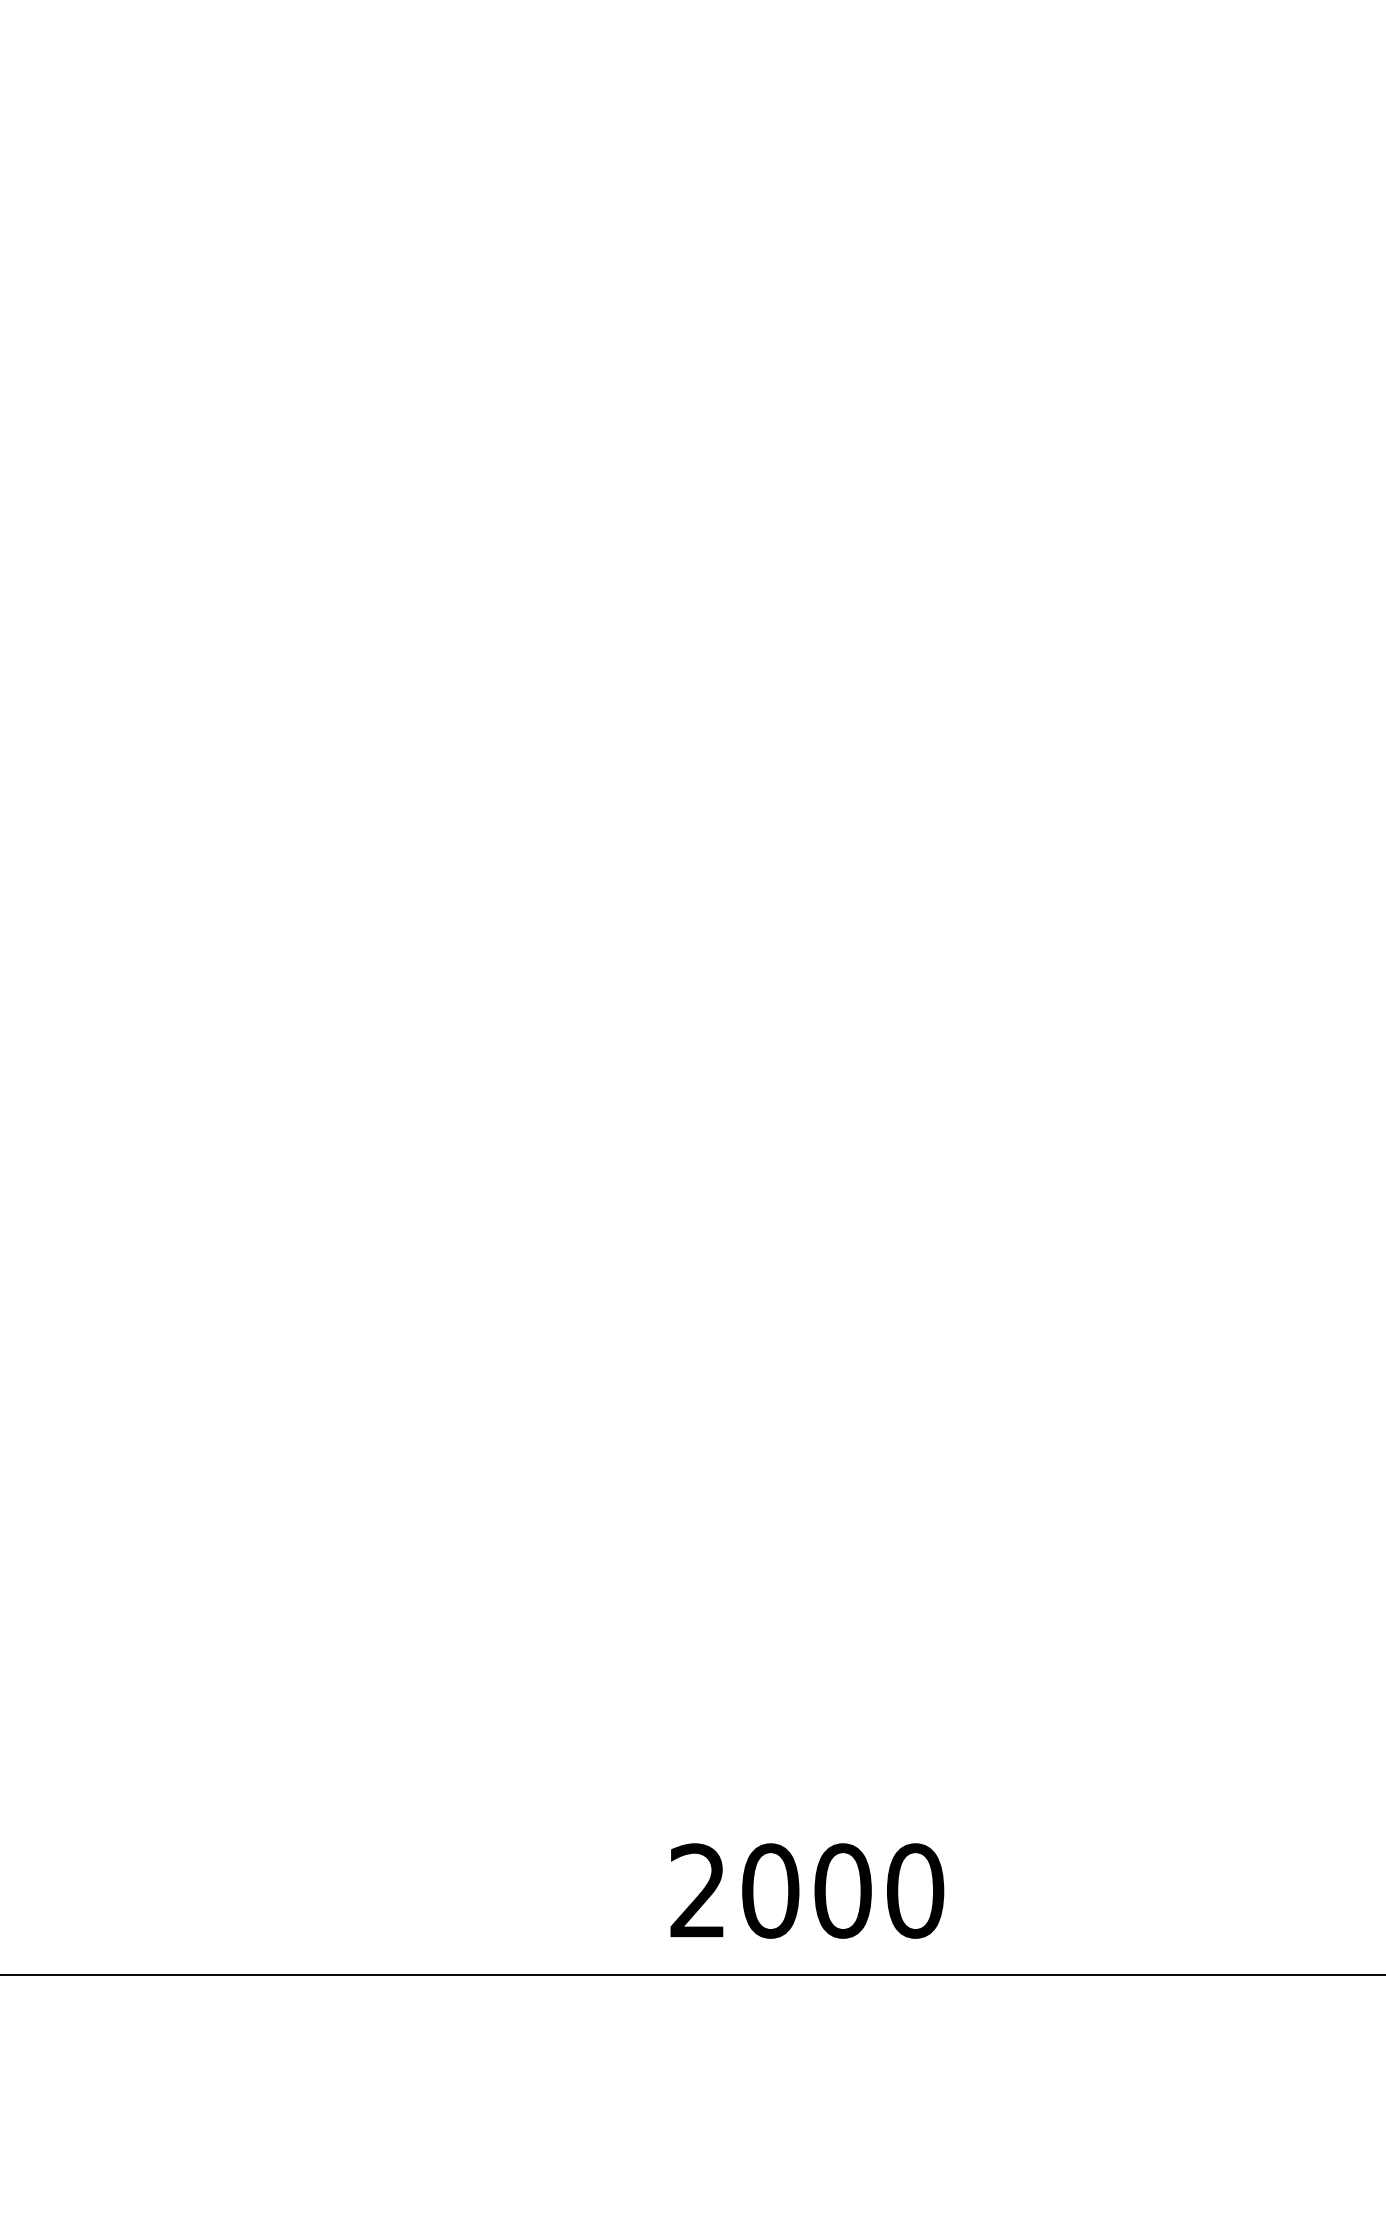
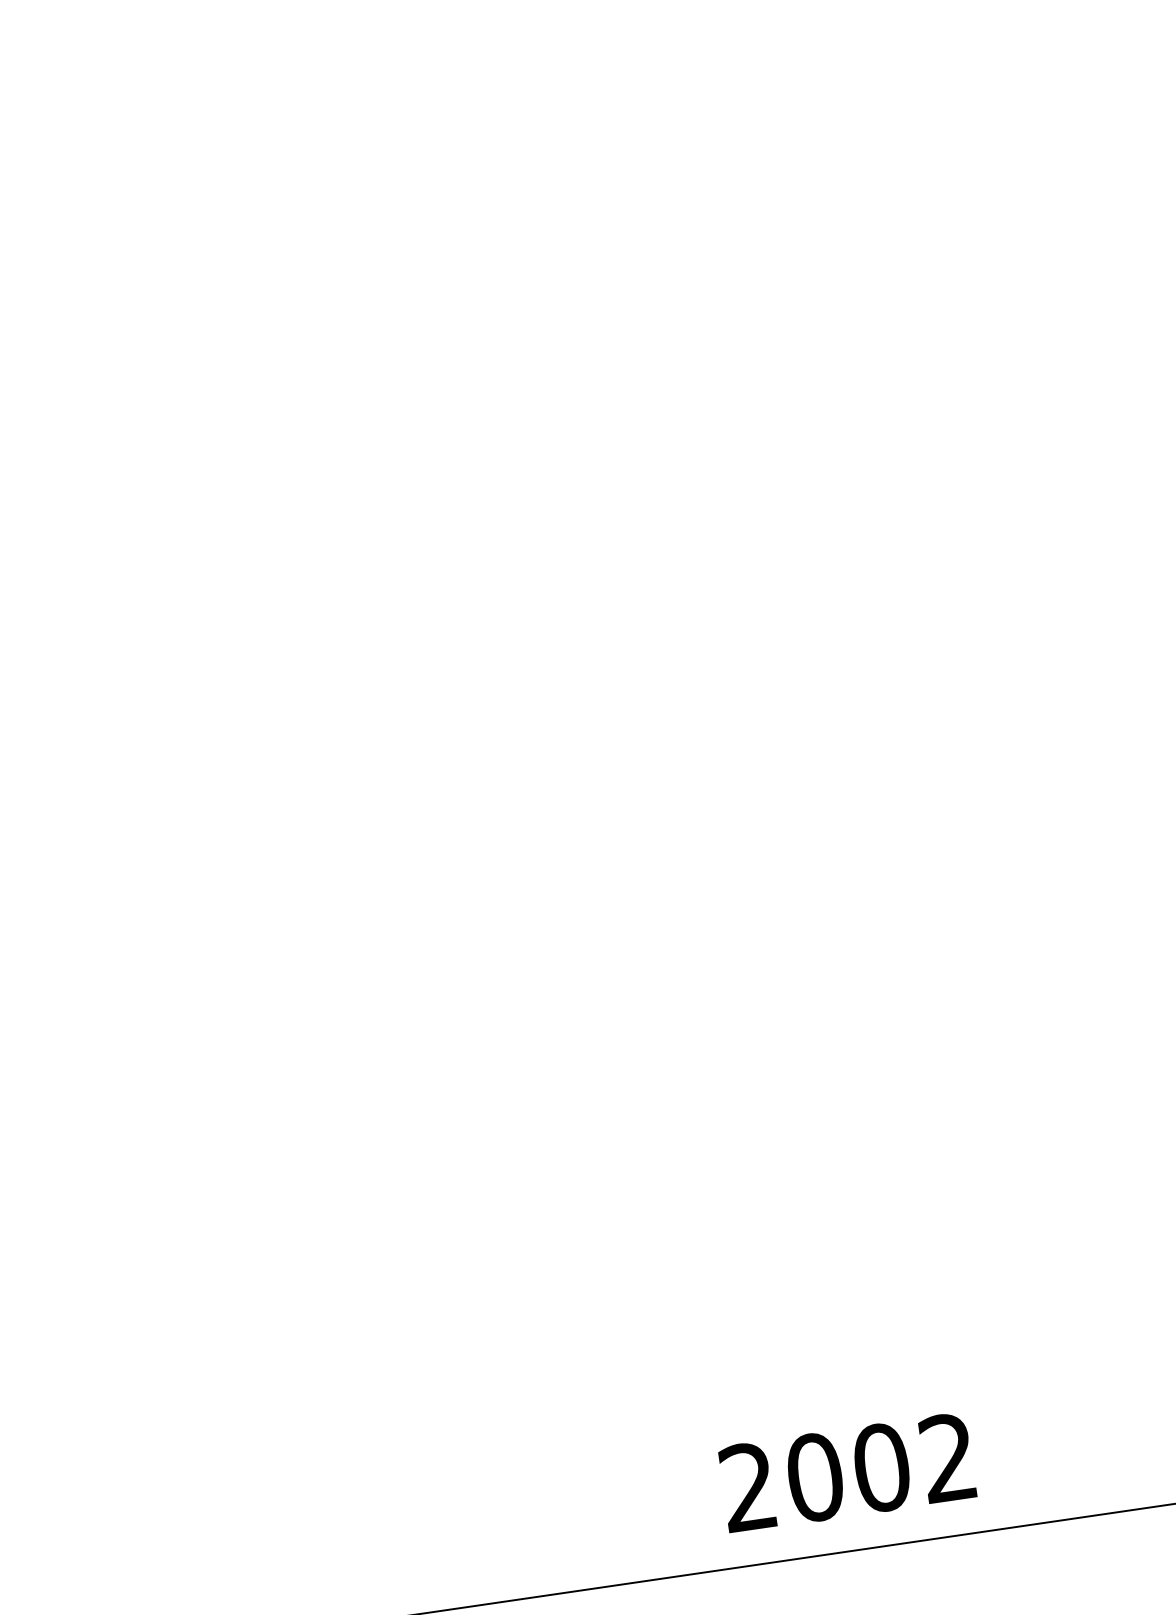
text: (915, 1890) -> (948, 1457), 2000 -> 2002

